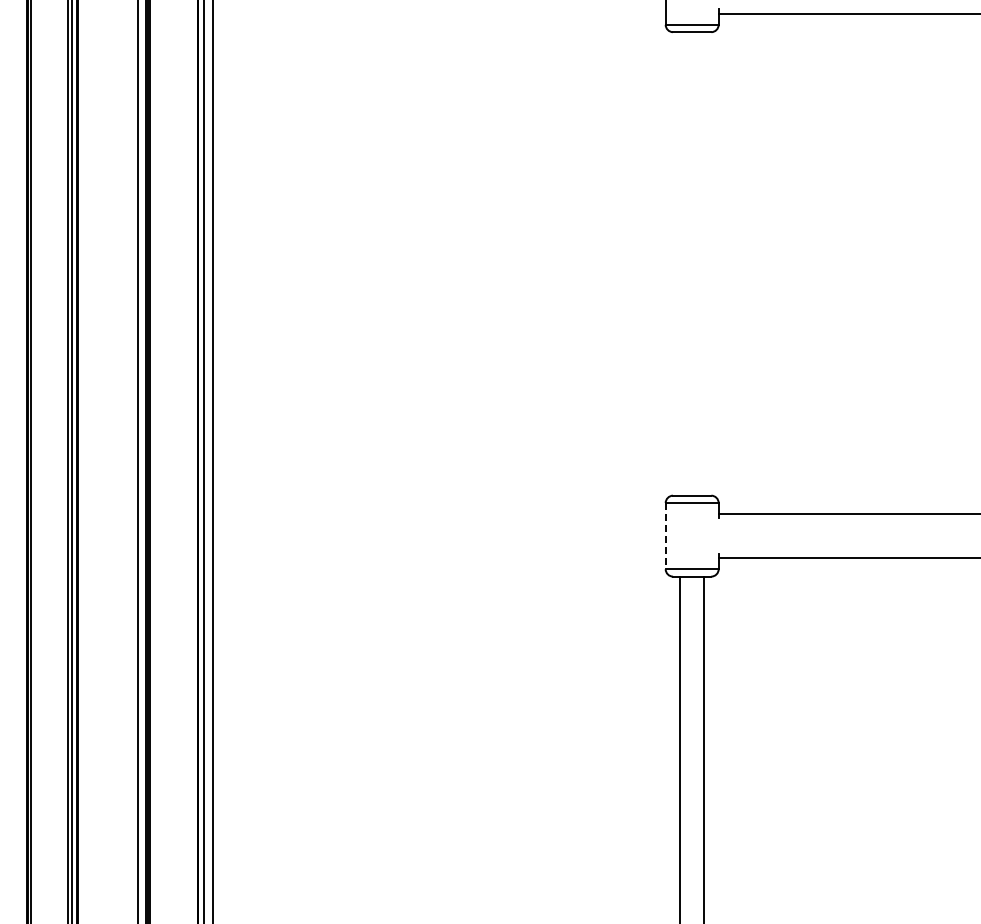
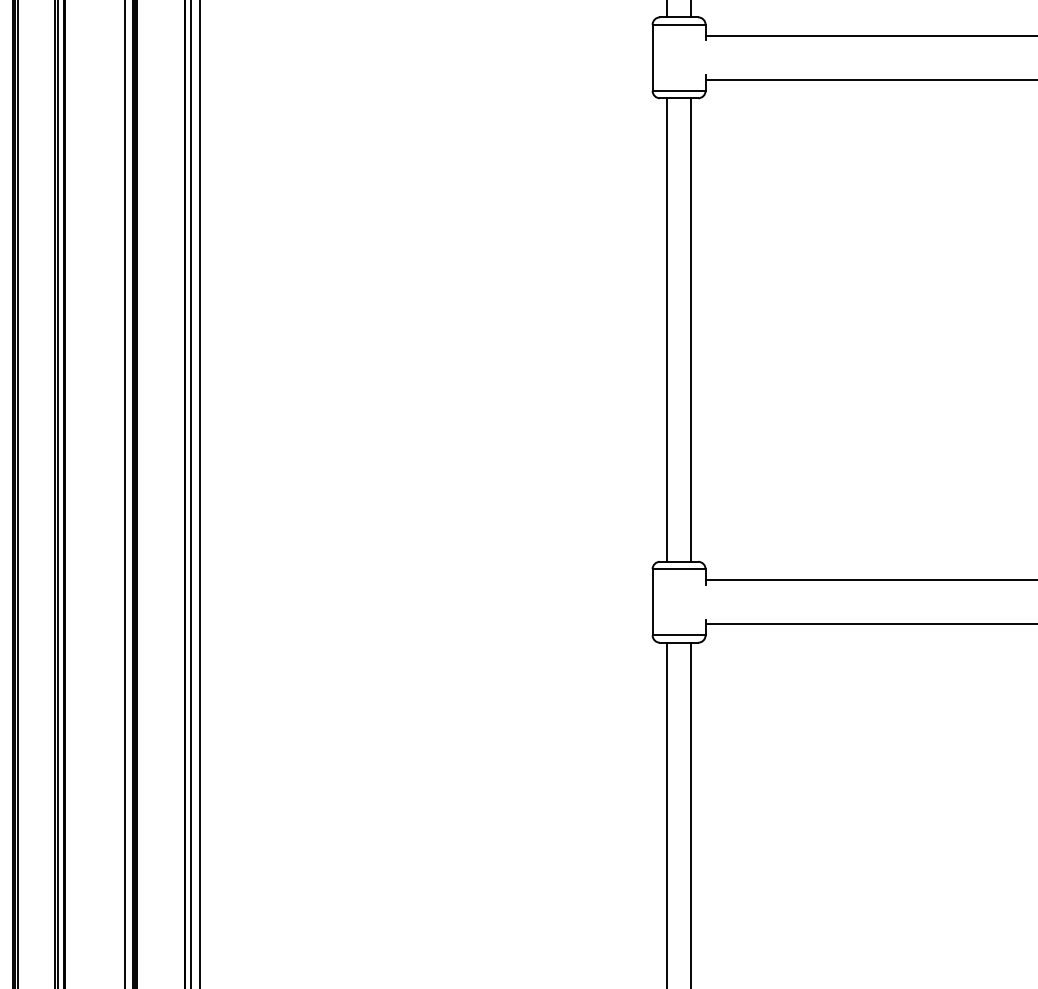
line: (680, 263) -> (667, 329), added
line: (703, 263) -> (690, 329), added
line: (665, 536) -> (652, 602), dashed -> solid

